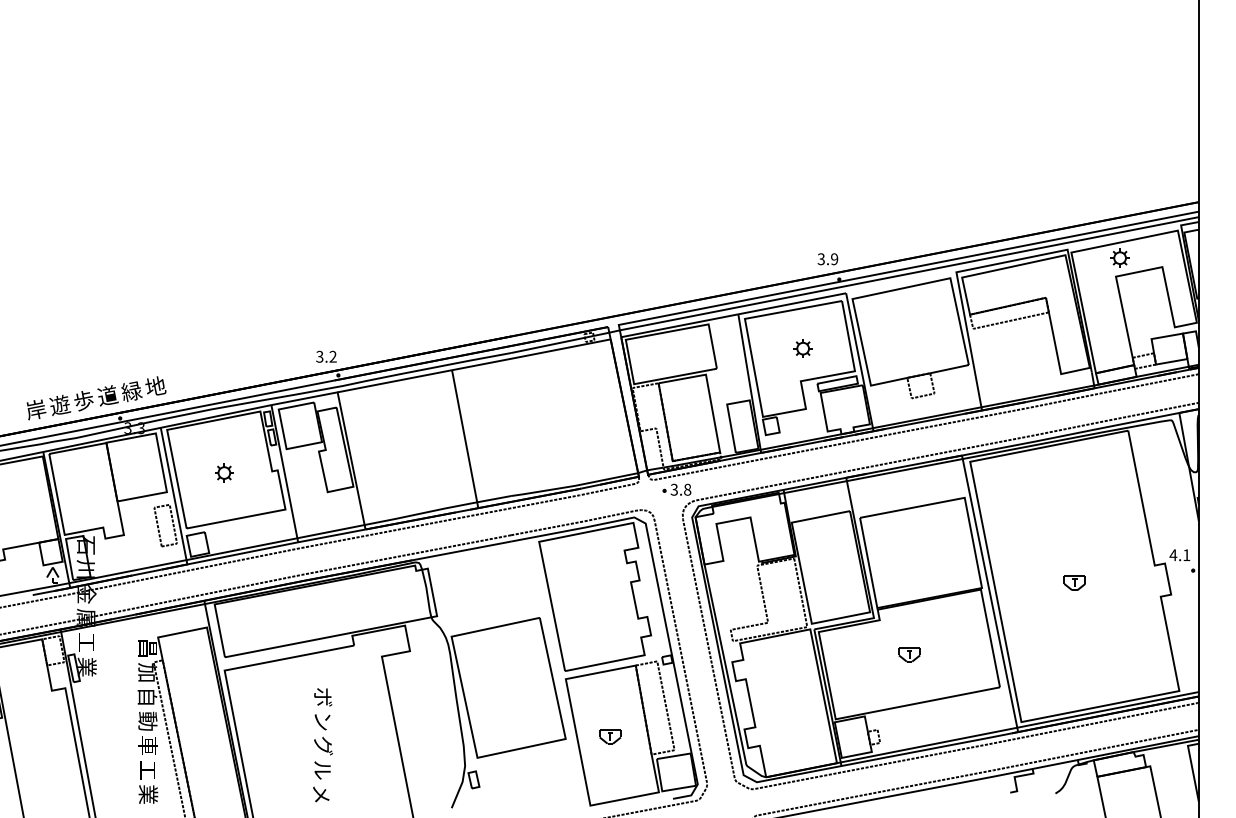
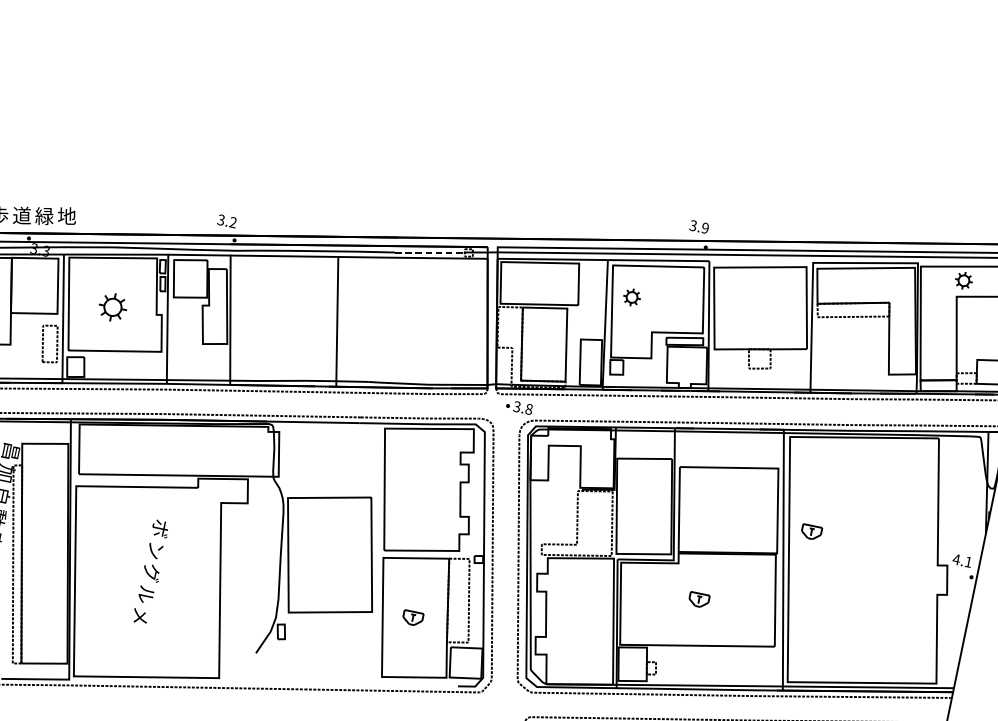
line: (548, 345) -> (430, 252), solid -> dashed
part: (802, 348) -> (631, 297), moved
part: (224, 472) -> (113, 306), size x1.6
part: (1074, 582) -> (811, 531), moved

